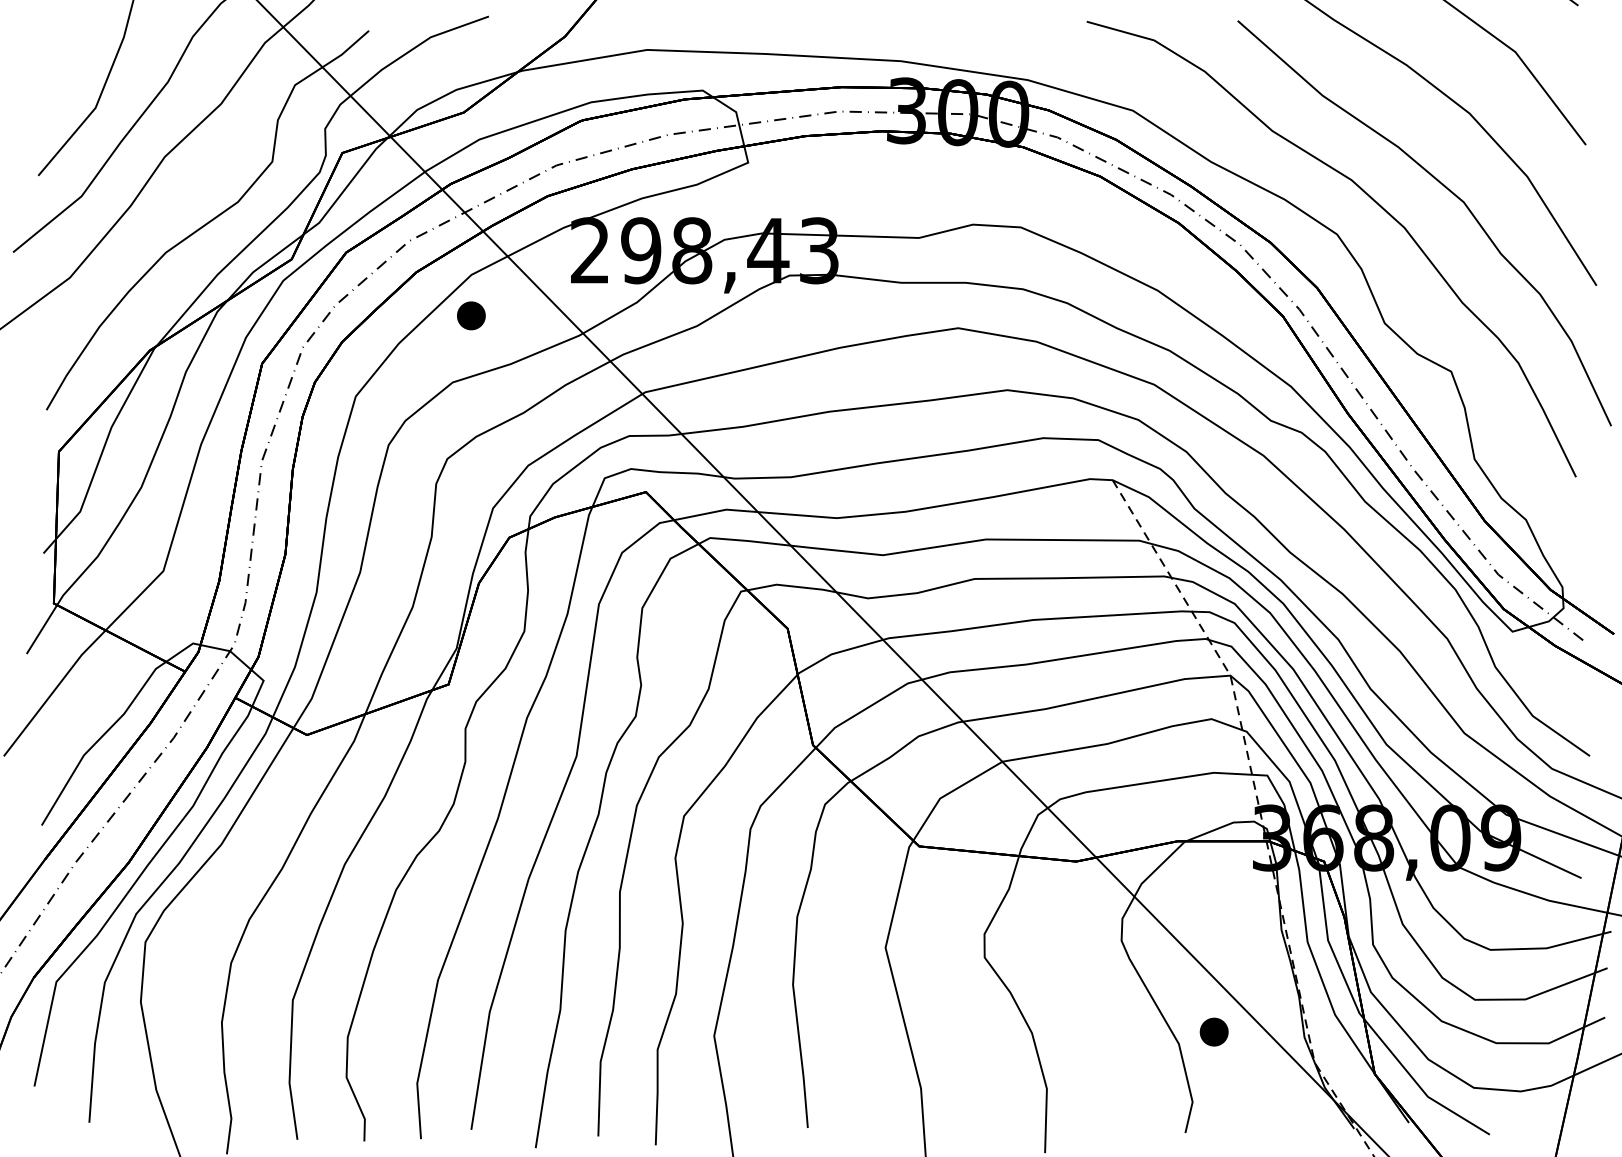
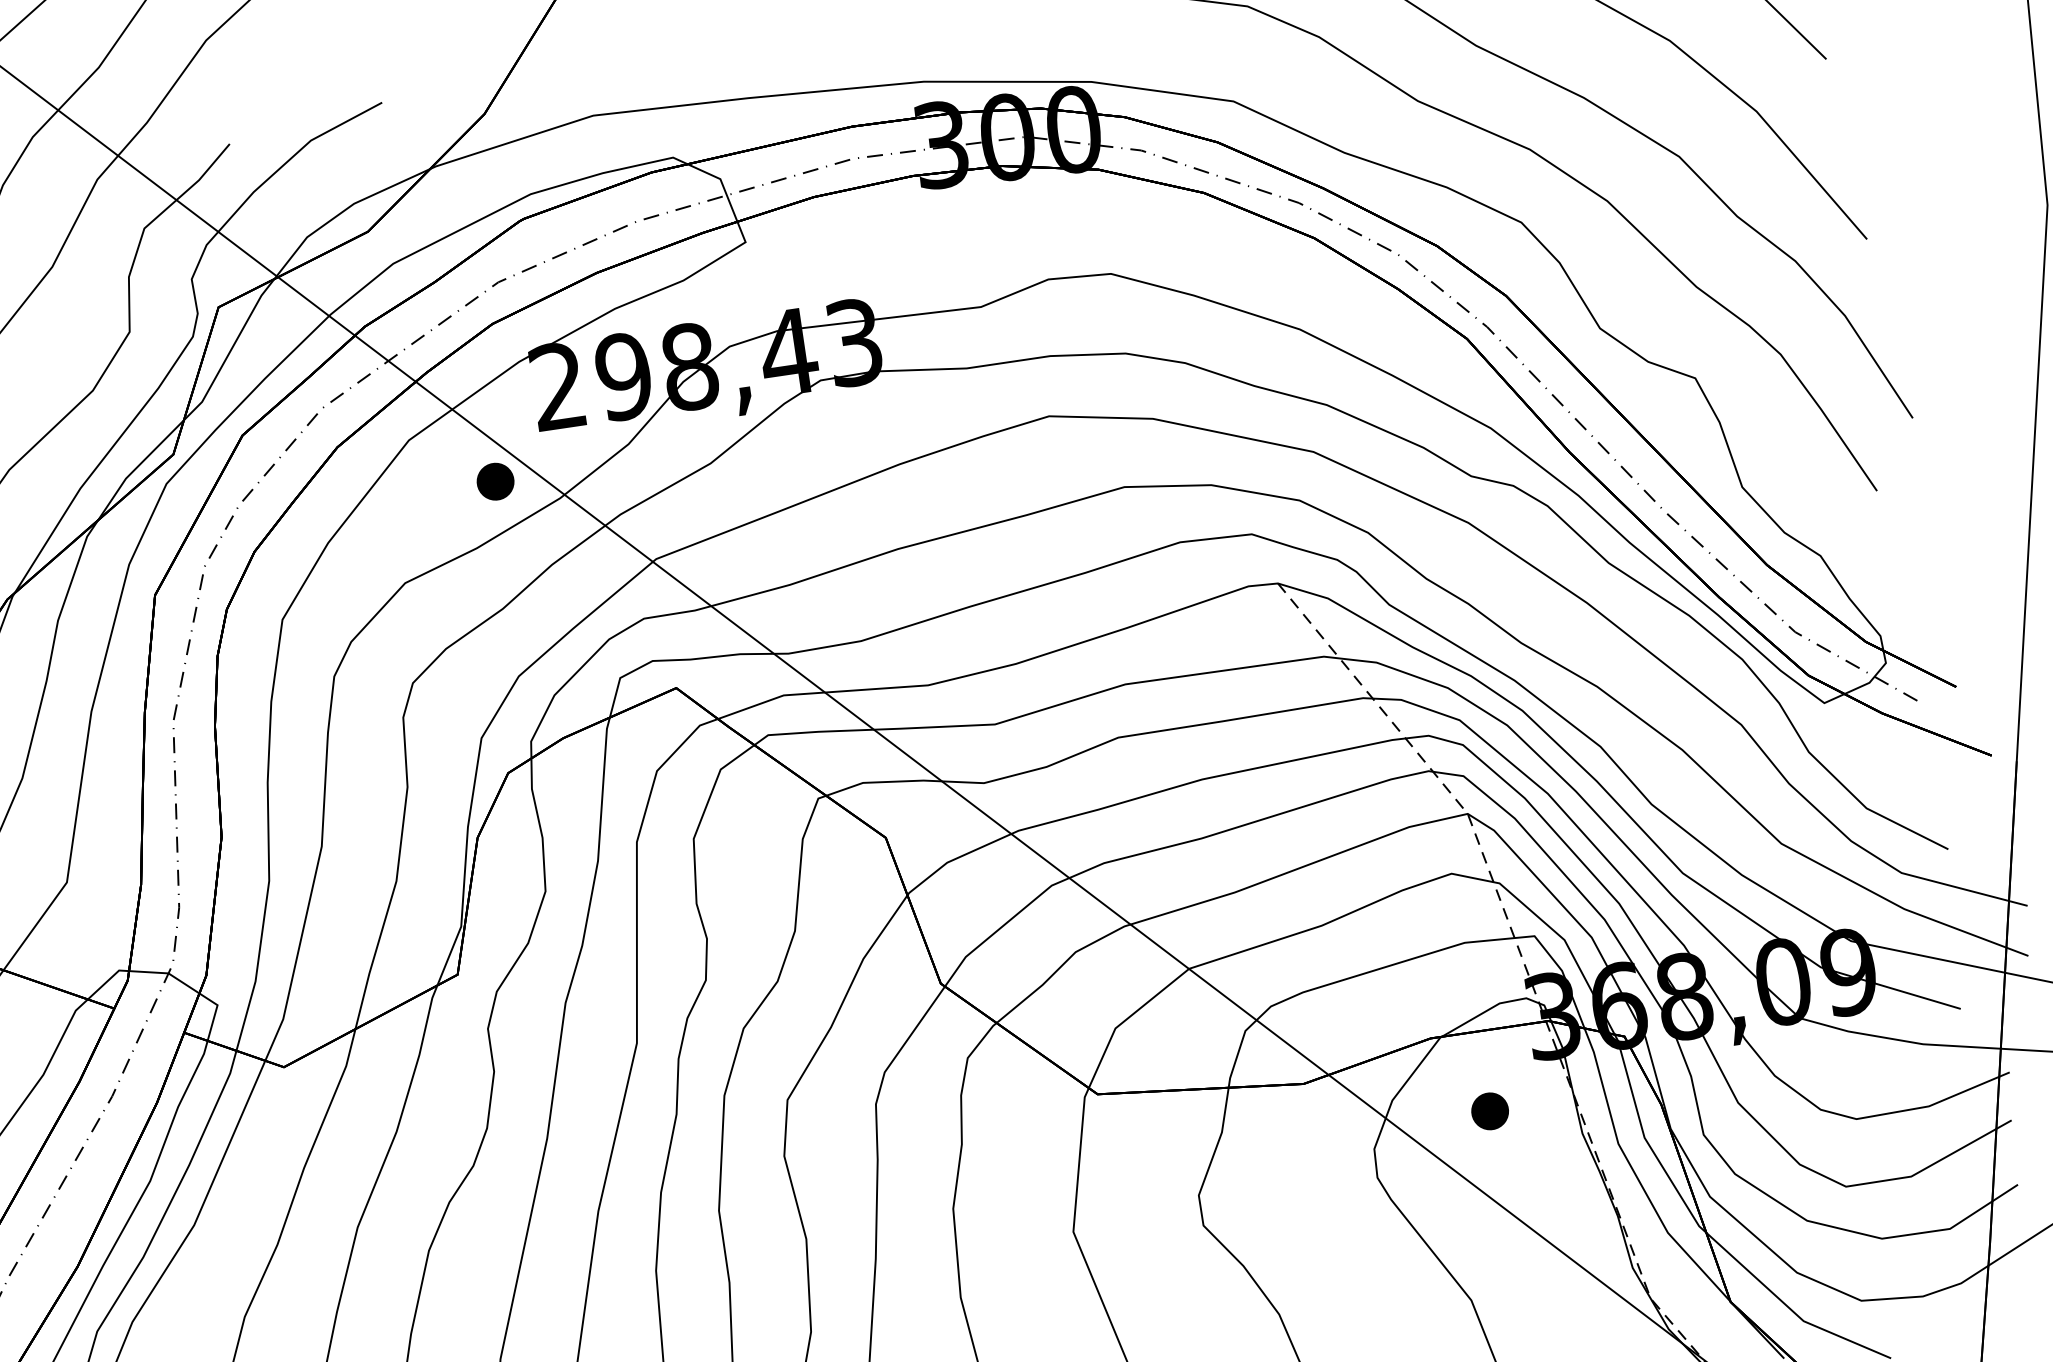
part: (471, 315) -> (495, 481), moved
part: (1213, 1031) -> (1489, 1110), moved

